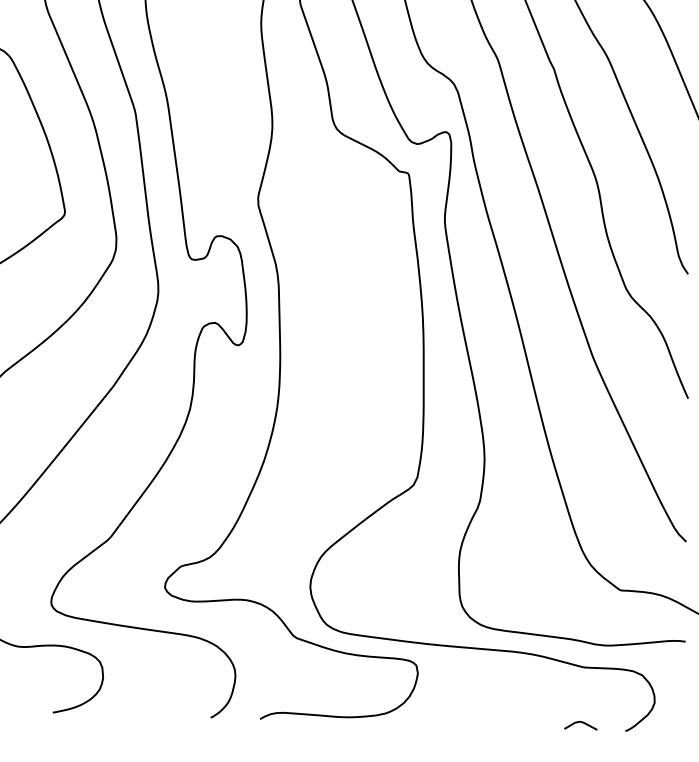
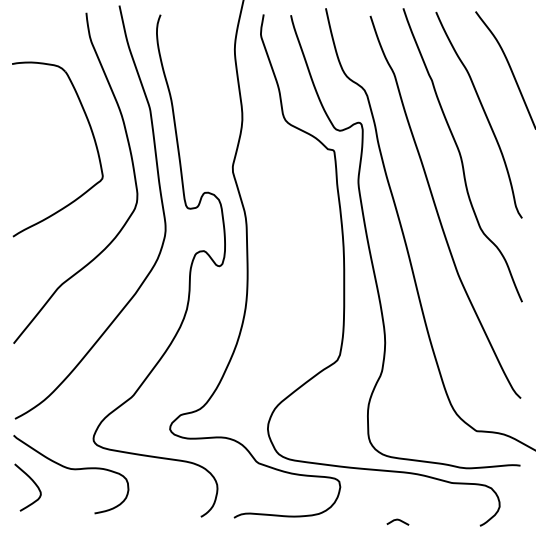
curve: (580, 723) -> (397, 520), moved

